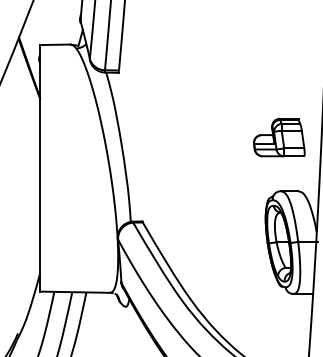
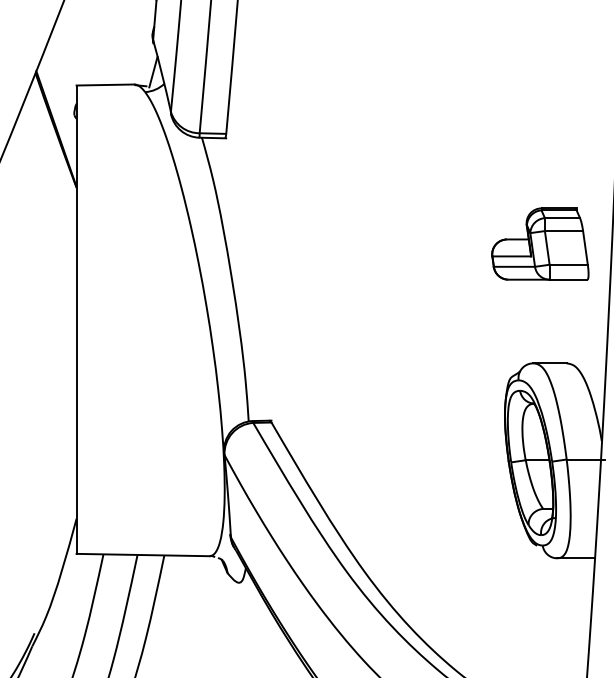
part: (279, 137) -> (540, 244), moved

